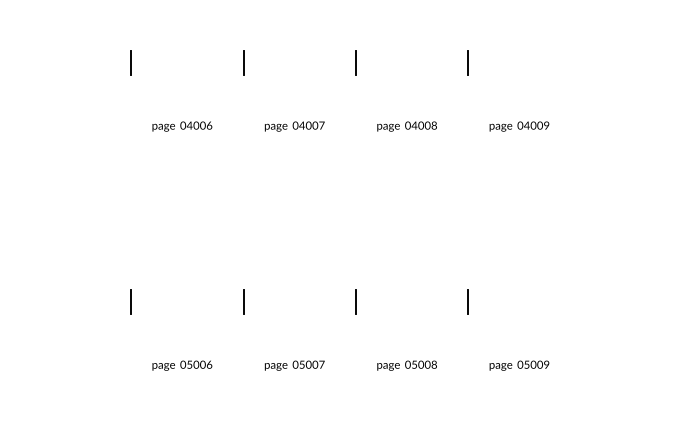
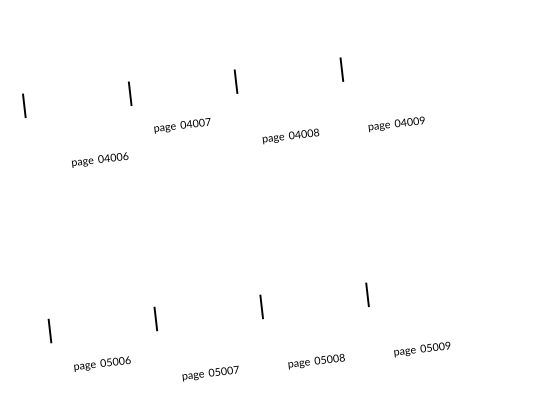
text: (182, 126) -> (100, 159), moved
text: (294, 126) -> (182, 125), moved
text: (182, 365) -> (102, 363), moved

